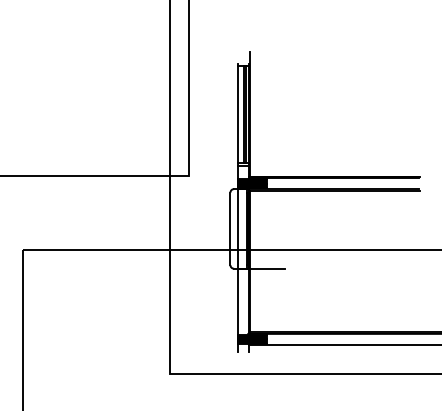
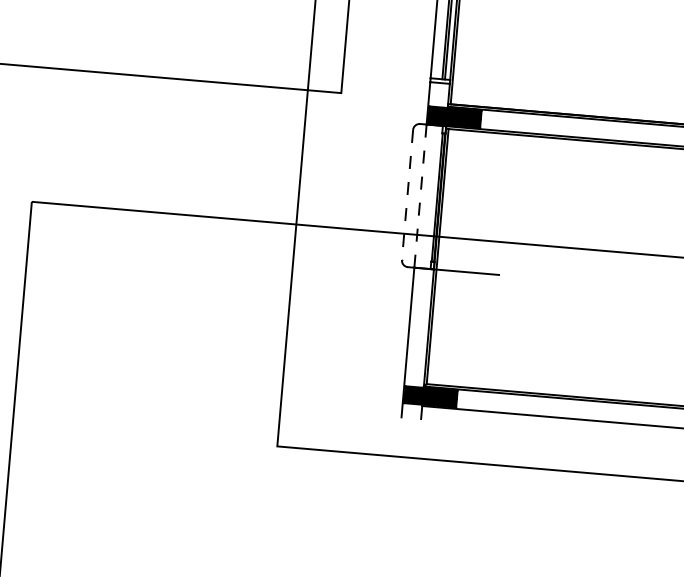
line: (237, 228) -> (420, 195), solid -> dashed
line: (230, 229) -> (407, 196), solid -> dashed

